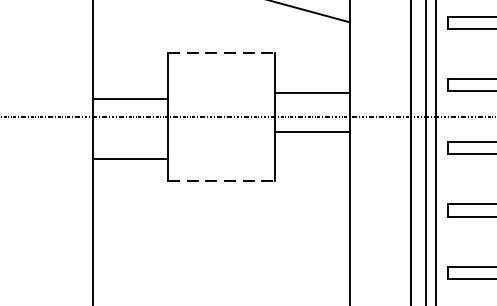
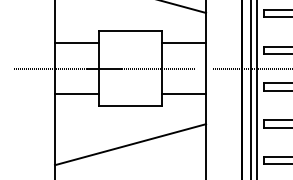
line: (223, 51) -> (131, 30), dashed -> solid
line: (313, 92) -> (184, 43), moved
line: (131, 99) -> (77, 43), moved
line: (313, 131) -> (184, 93), moved
line: (223, 181) -> (131, 106), dashed -> solid
line: (221, 245) -> (130, 144), added

